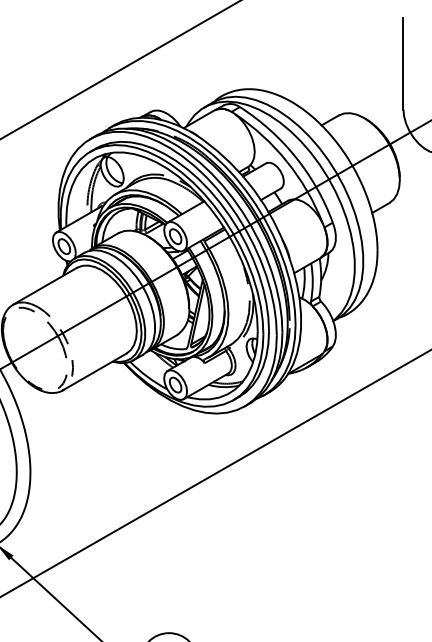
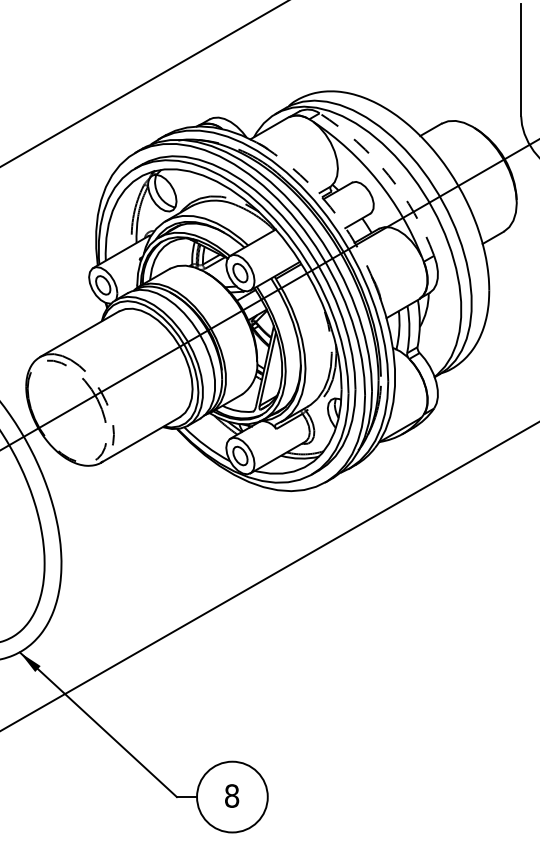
arc: (295, 157) -> (388, 175), solid -> dashed
arc: (248, 183) -> (330, 207), solid -> dashed

